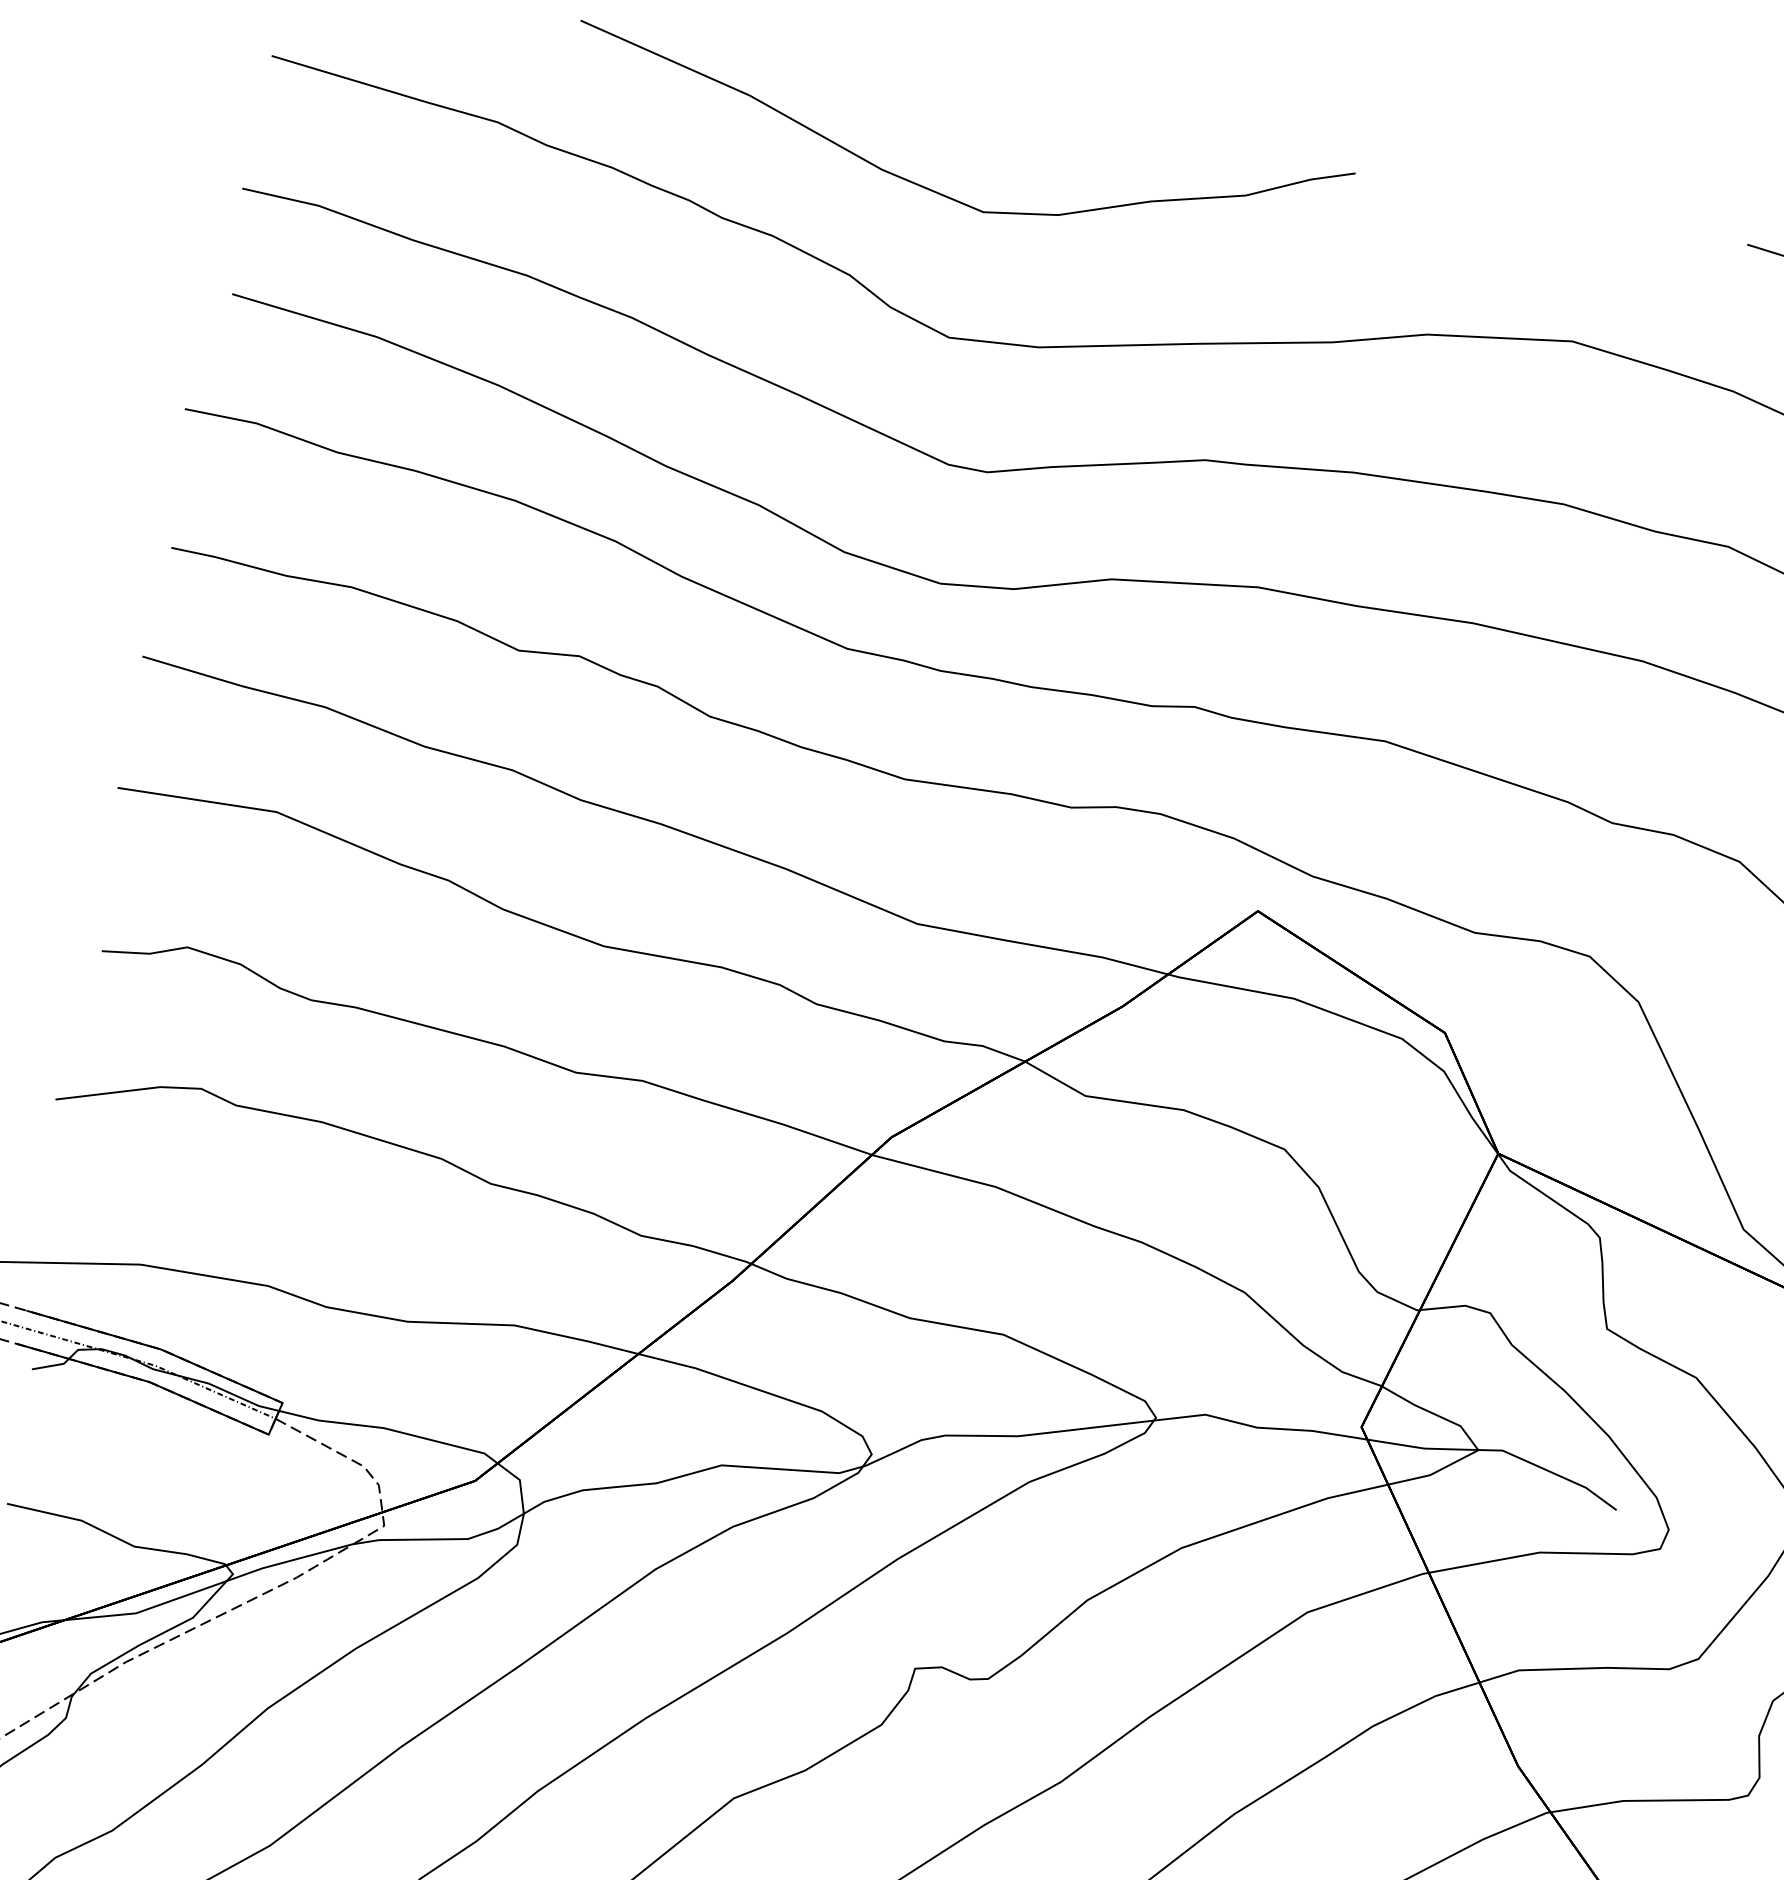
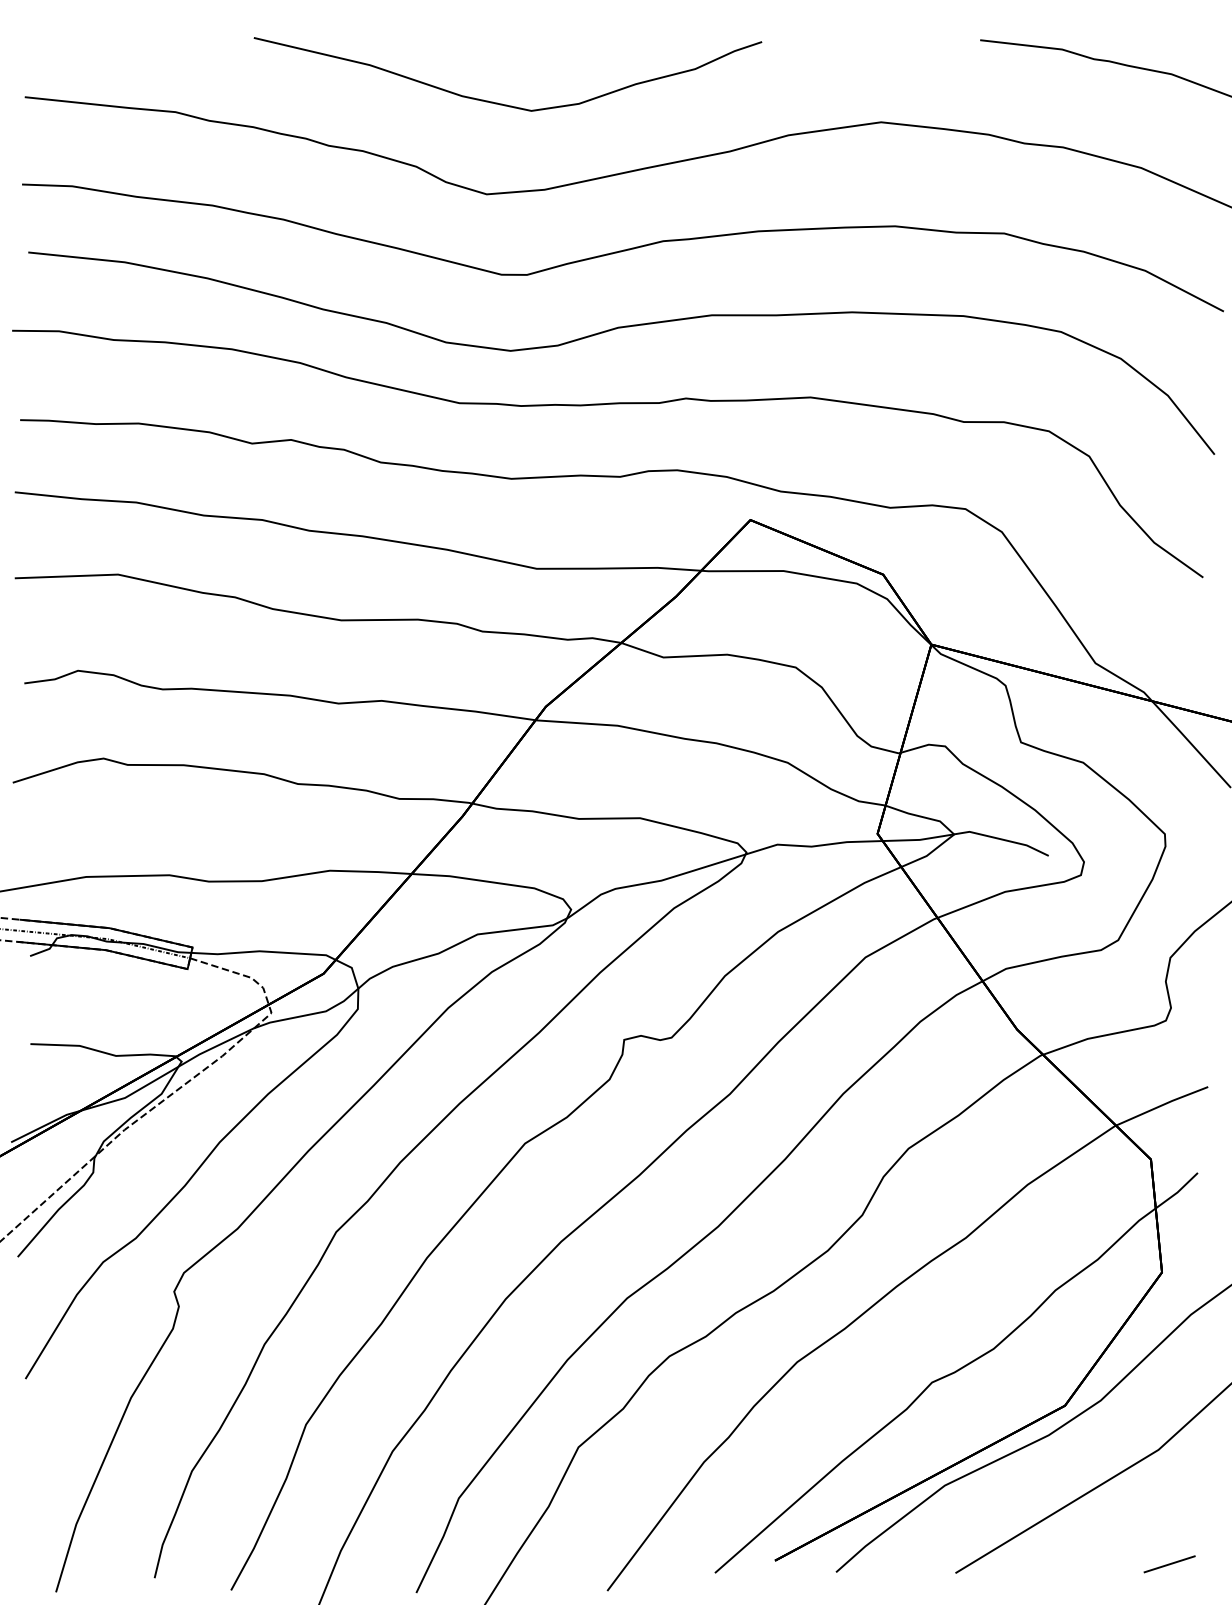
curve: (941, 192) -> (502, 103), moved

